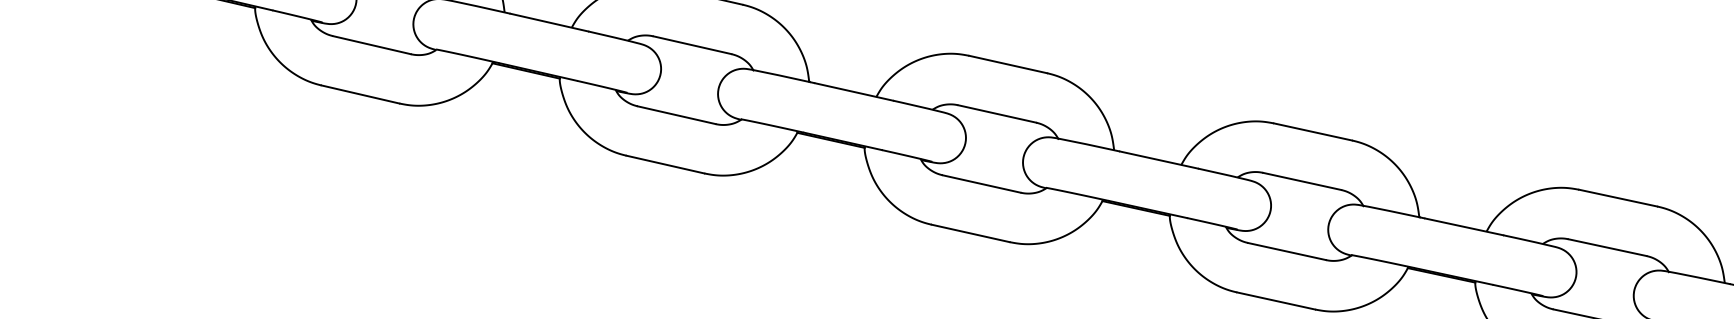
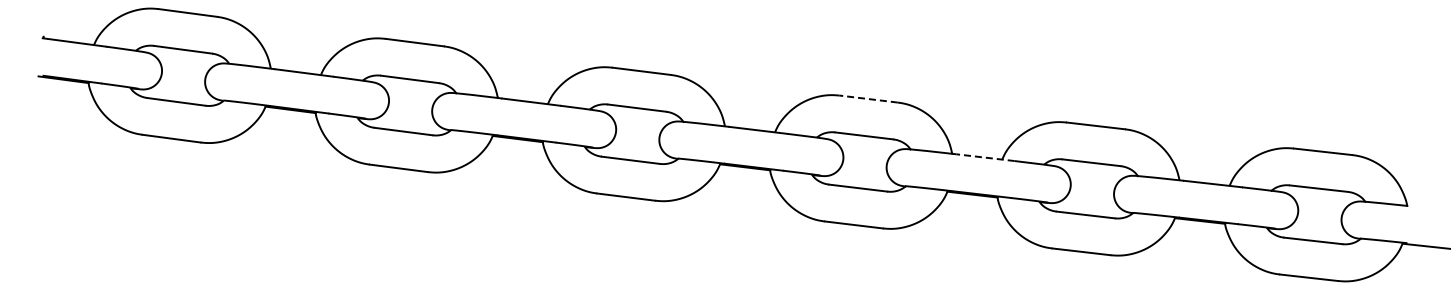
line: (1312, 132) -> (868, 99), solid -> dashed
line: (1464, 226) -> (985, 157), solid -> dashed

